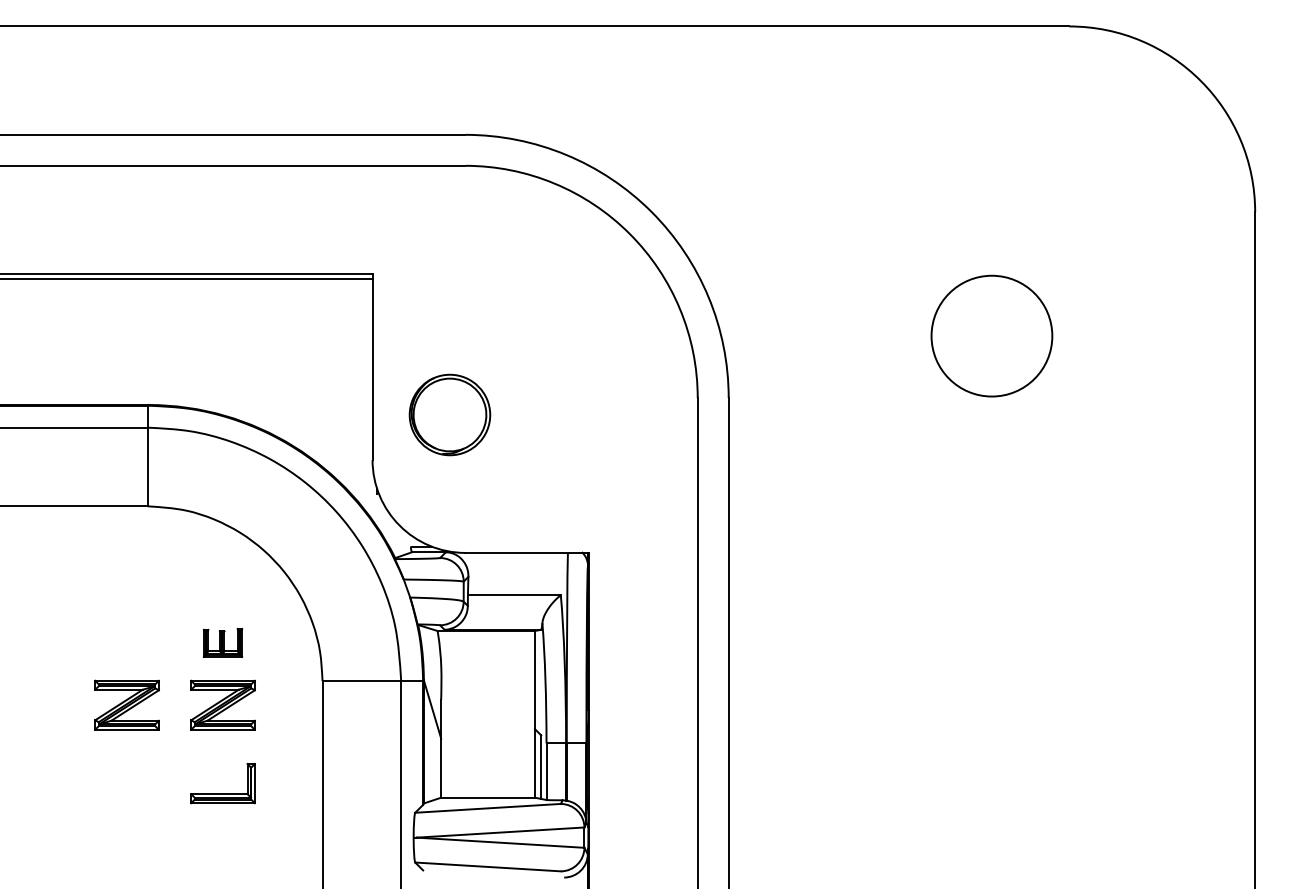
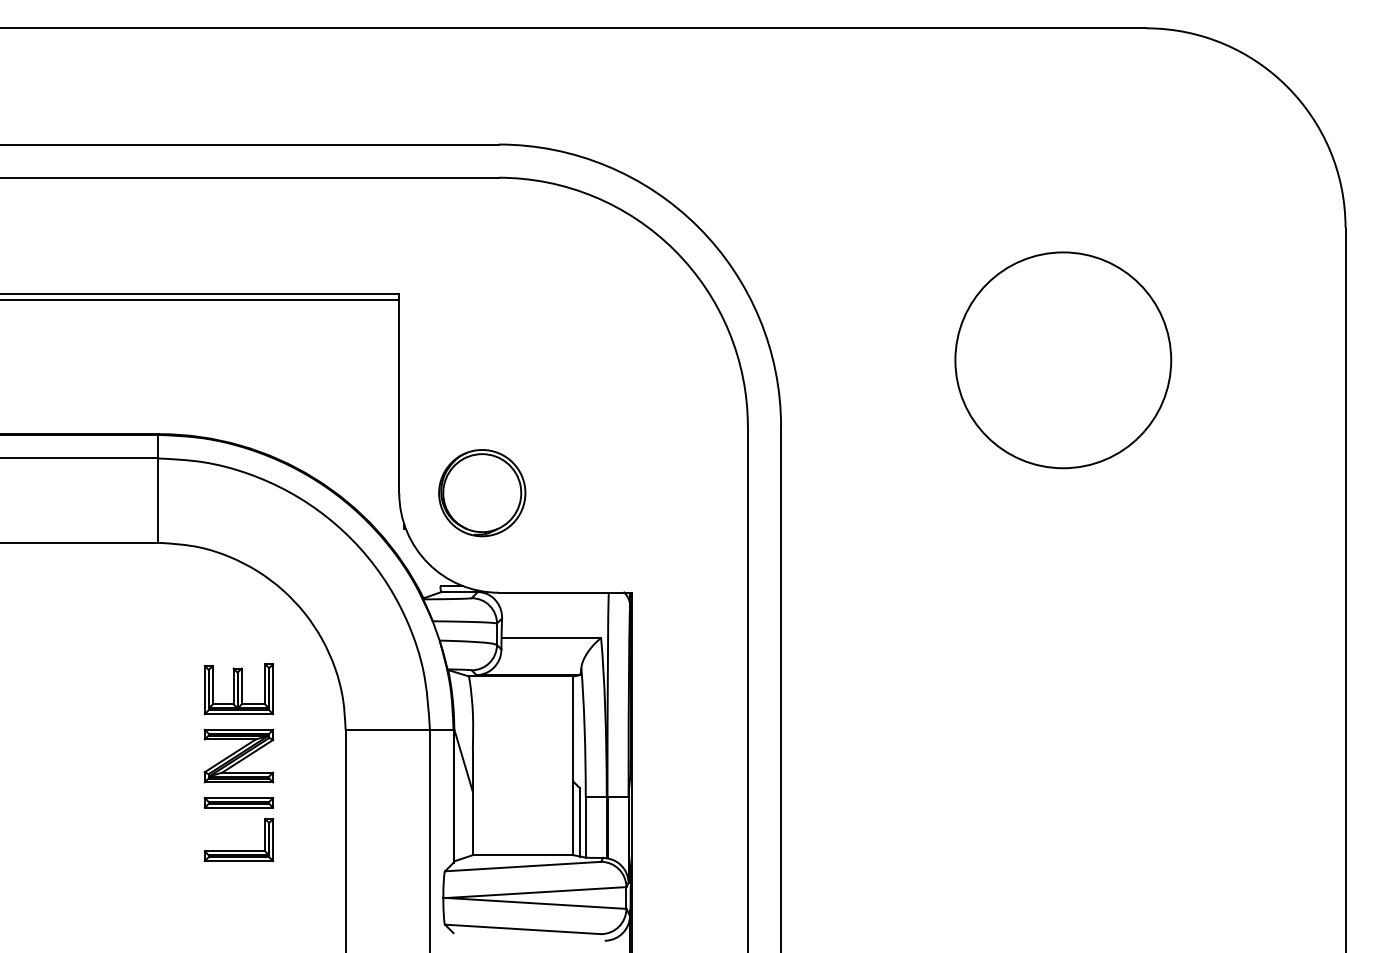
circle: (991, 335) -> (1062, 359), size x1.67
part: (449, 414) -> (481, 492), moved
part: (222, 642) -> (238, 688), size x1.67
part: (126, 704) -> (135, 755), removed
part: (222, 748) -> (238, 802), added

